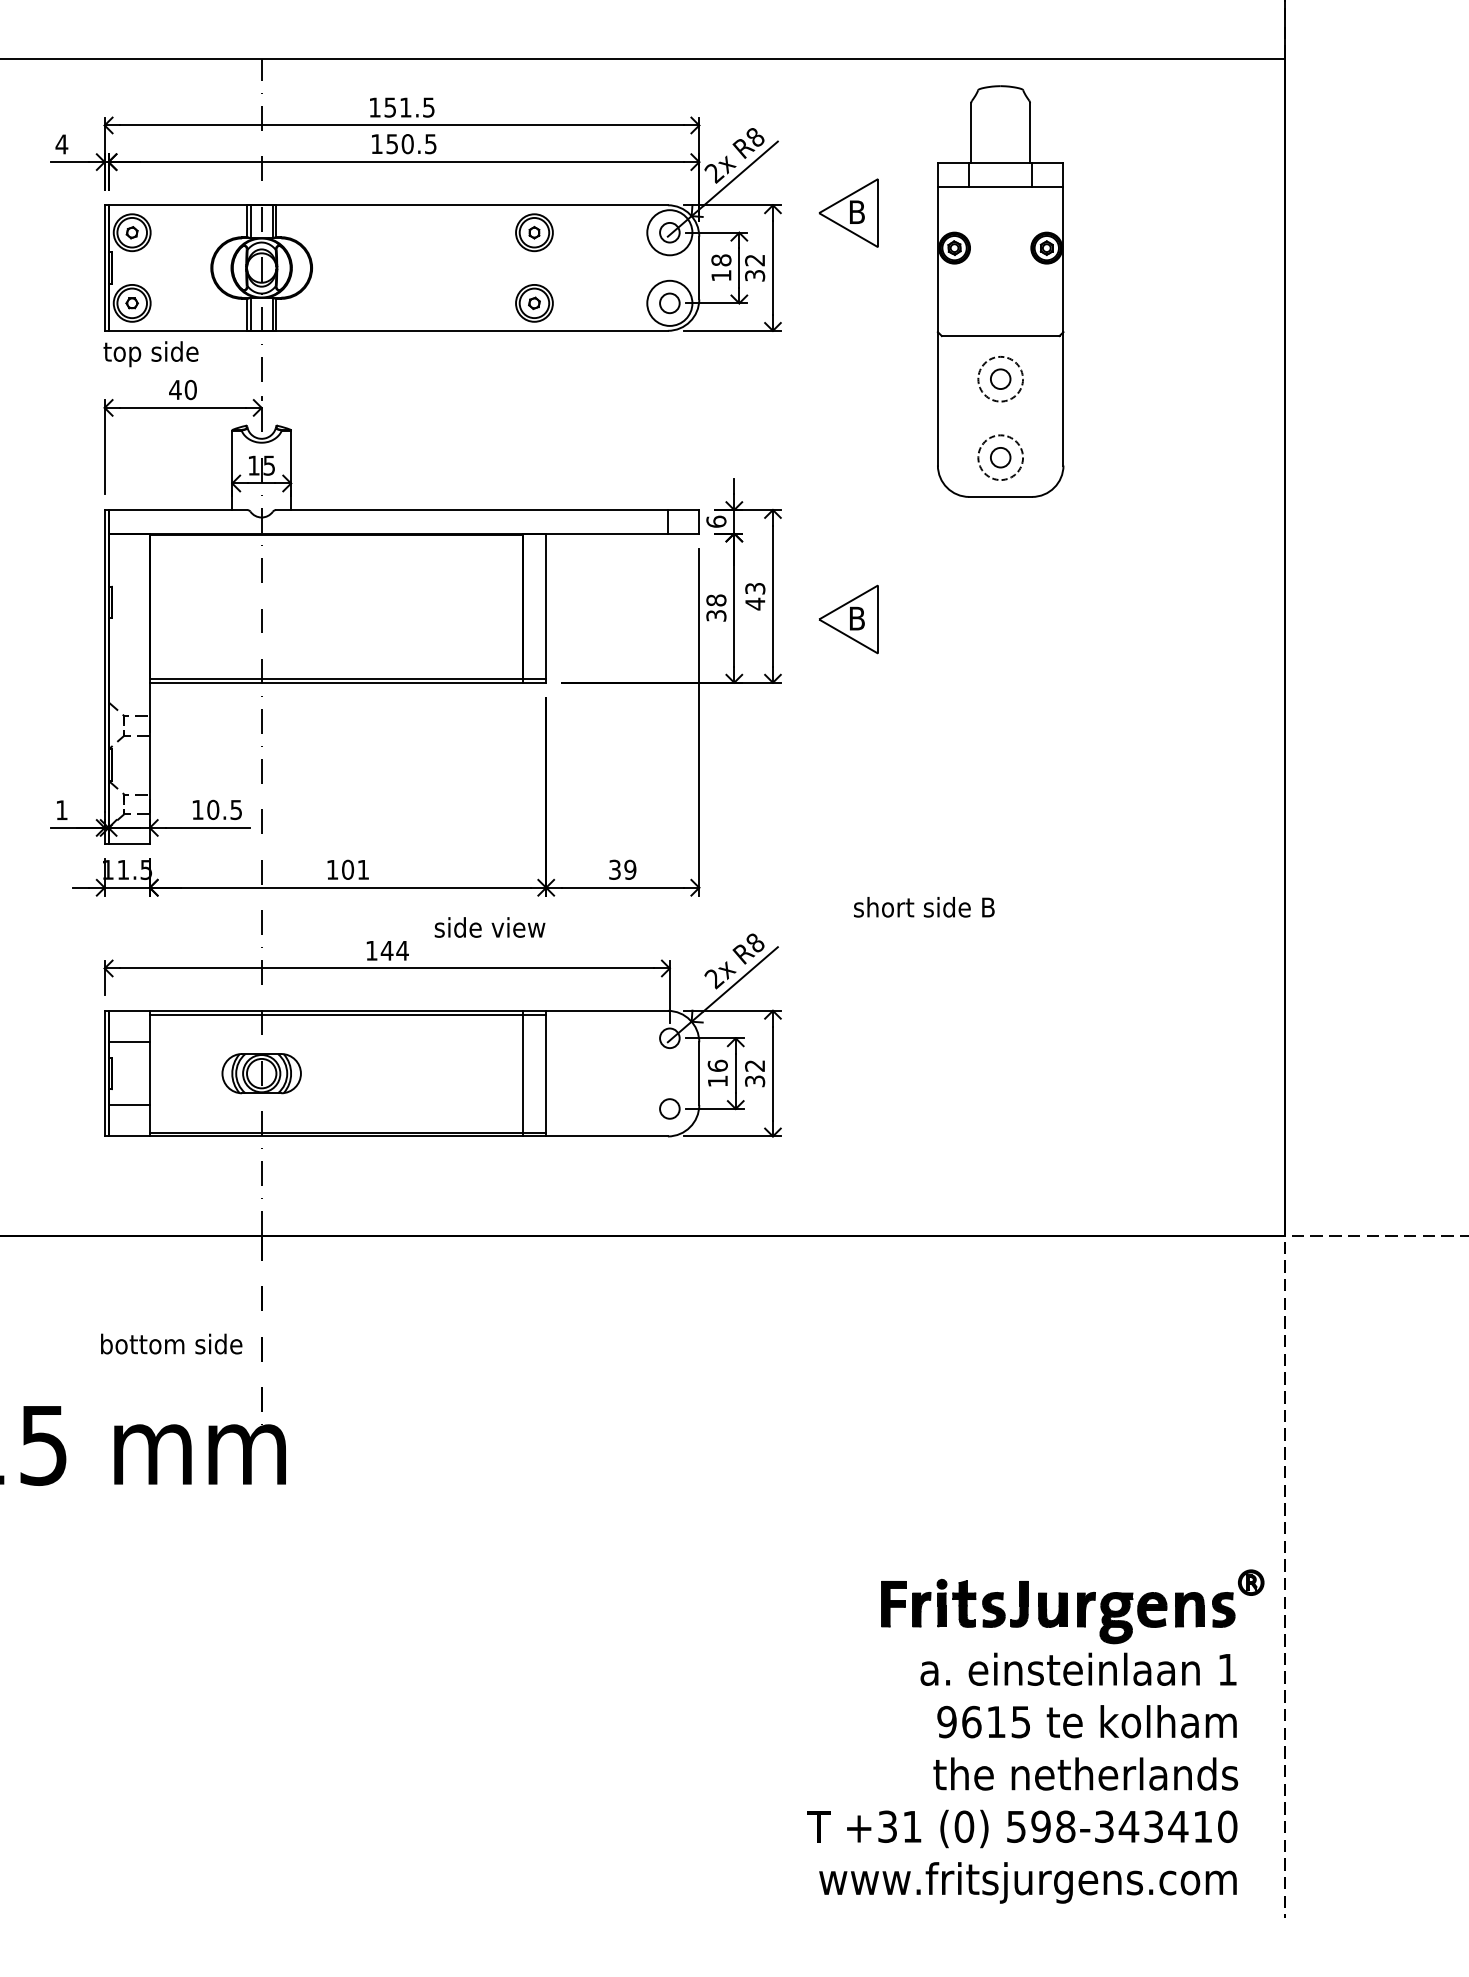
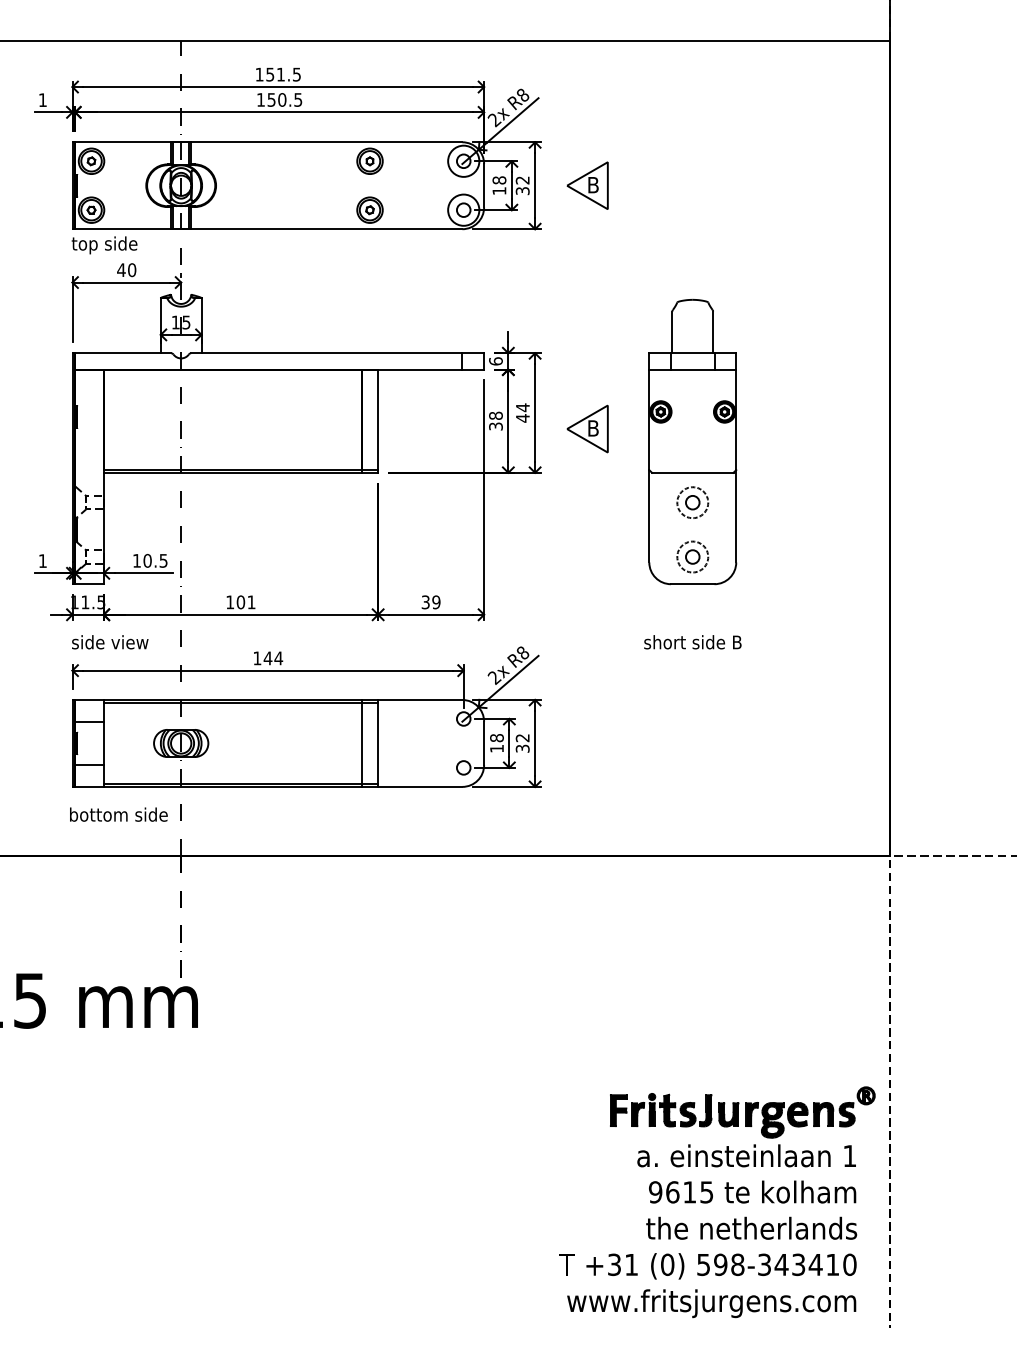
text: (61, 143) -> (42, 99), 4 -> 1
part: (848, 212) -> (587, 185), moved
part: (1000, 290) -> (692, 441), moved
text: (754, 588) -> (522, 407), 43 -> 44
text: (923, 907) -> (692, 642), moved
text: (490, 927) -> (110, 642), moved
text: (717, 1065) -> (496, 737), 16 -> 18
text: (171, 1343) -> (118, 814), moved

